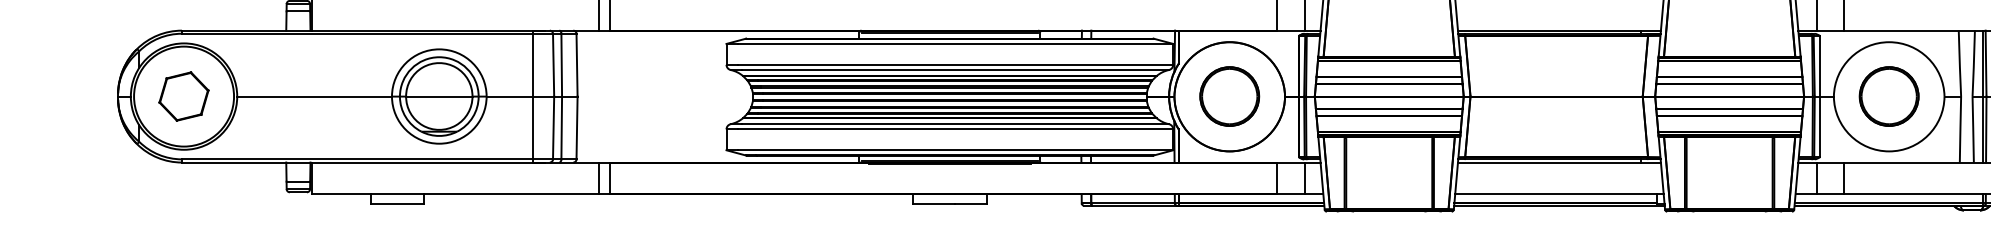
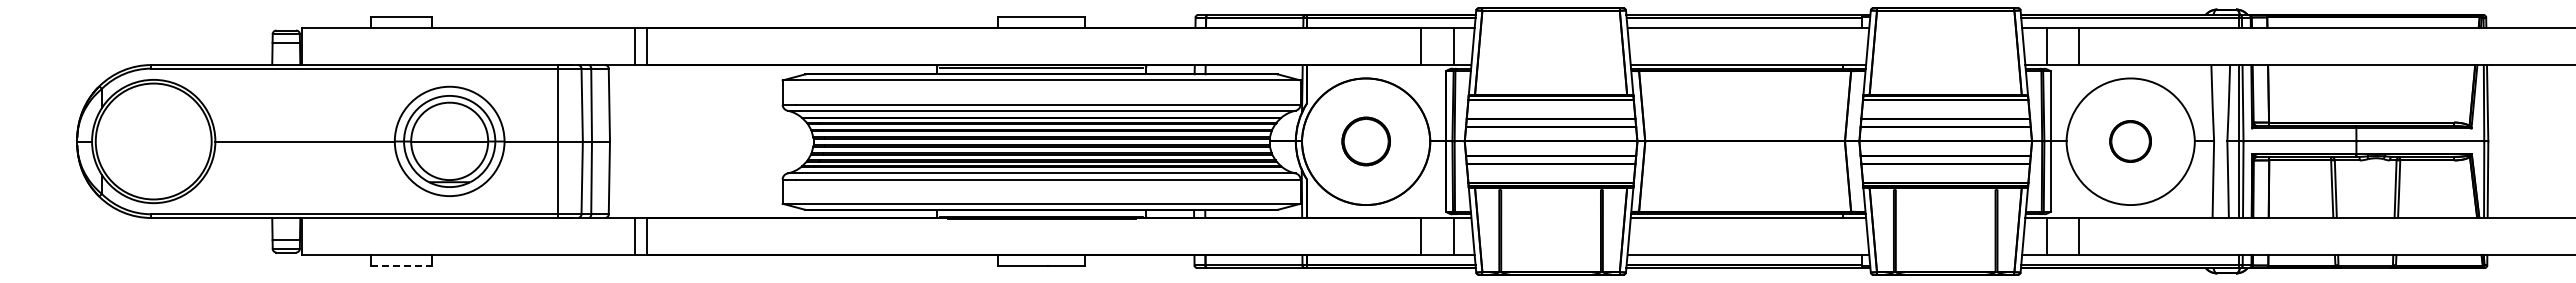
part: (183, 96) -> (153, 141), removed
part: (1230, 96) -> (1366, 141), size x0.7
part: (1889, 96) -> (2130, 141), size x0.6
line: (397, 204) -> (401, 266), solid -> dashed

